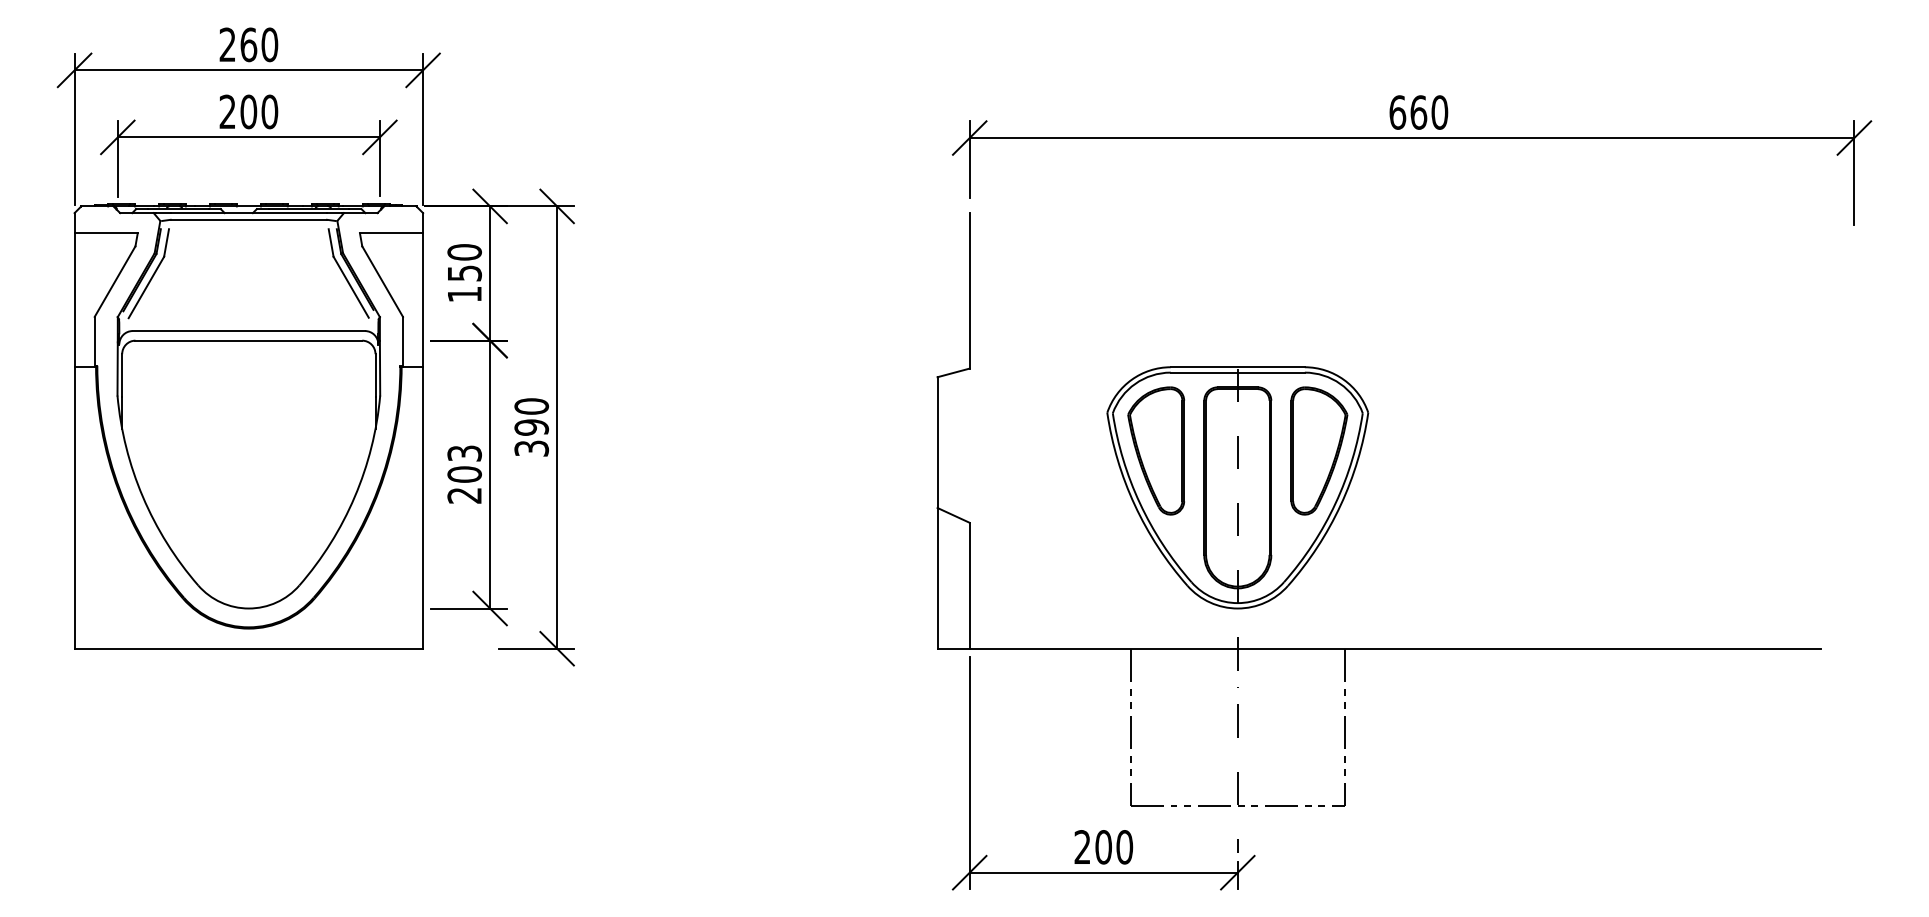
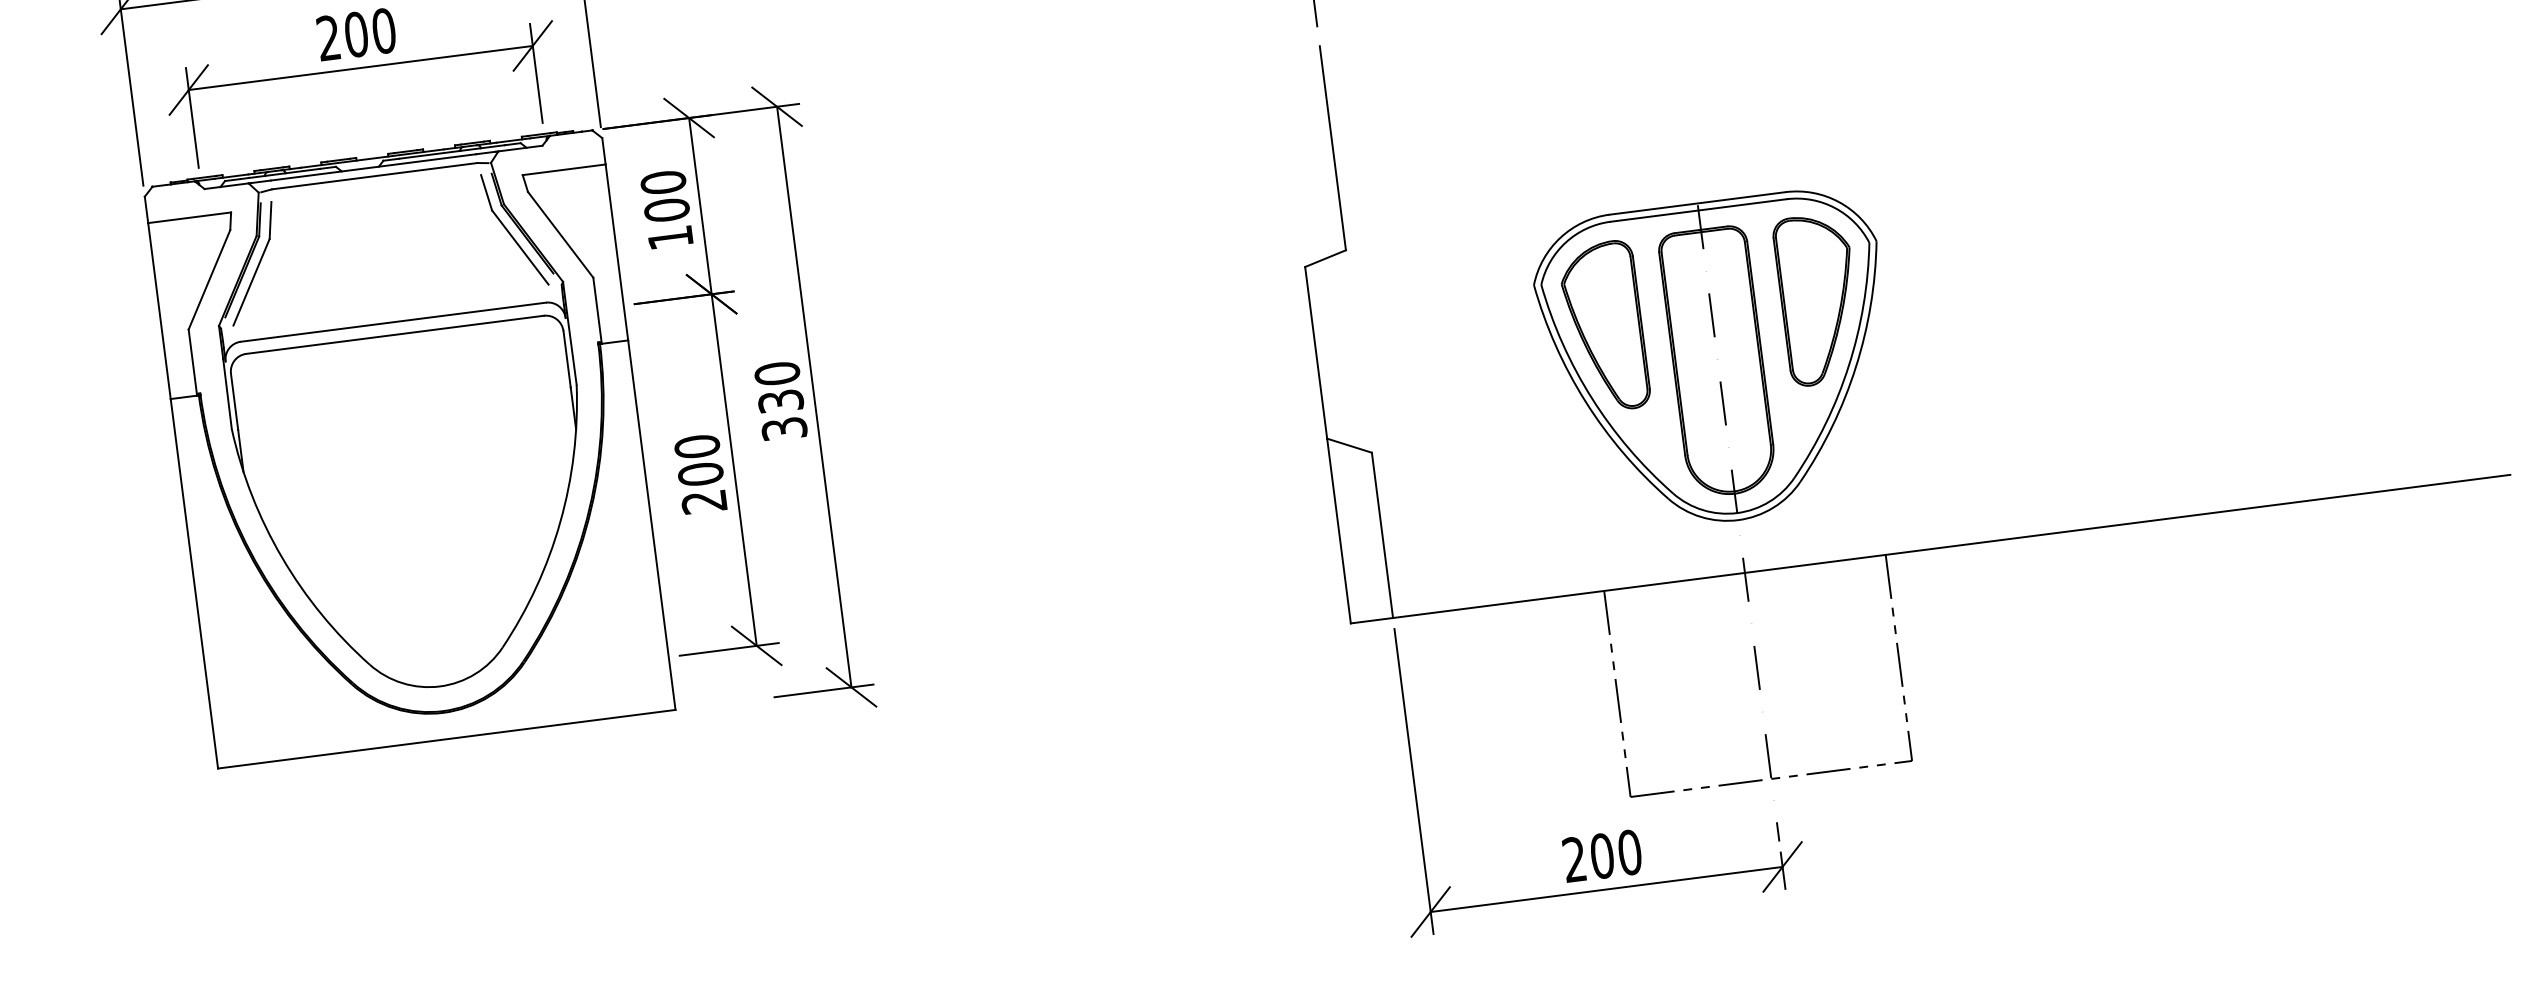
text: (464, 273) -> (666, 210), 150 -> 100
text: (531, 427) -> (780, 401), 390 -> 330
text: (464, 453) -> (697, 446), 203 -> 200

